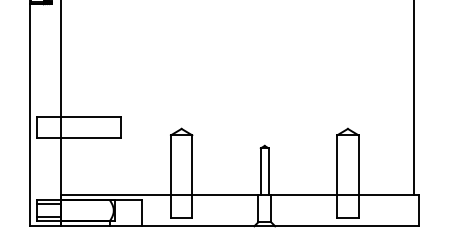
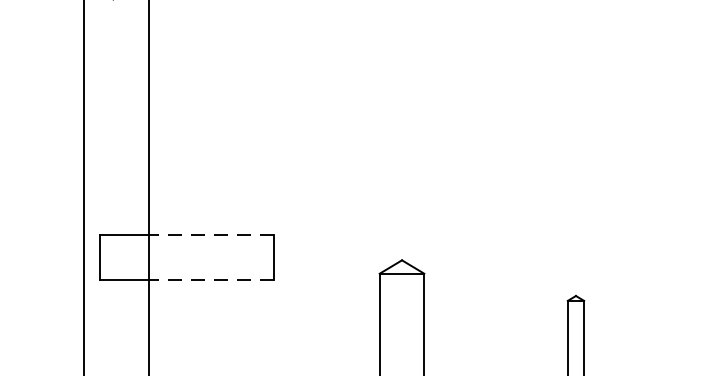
line: (90, 116) -> (211, 234), solid -> dashed
line: (90, 138) -> (211, 280), solid -> dashed

